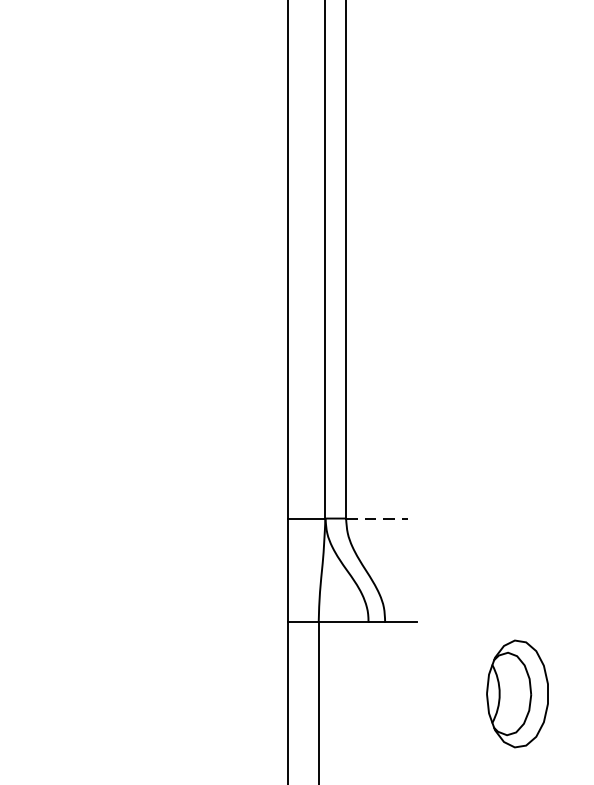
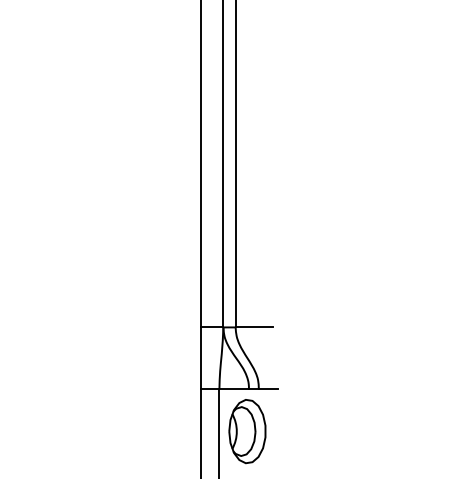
line: (377, 518) -> (254, 327), dashed -> solid
part: (517, 693) -> (247, 431), moved

